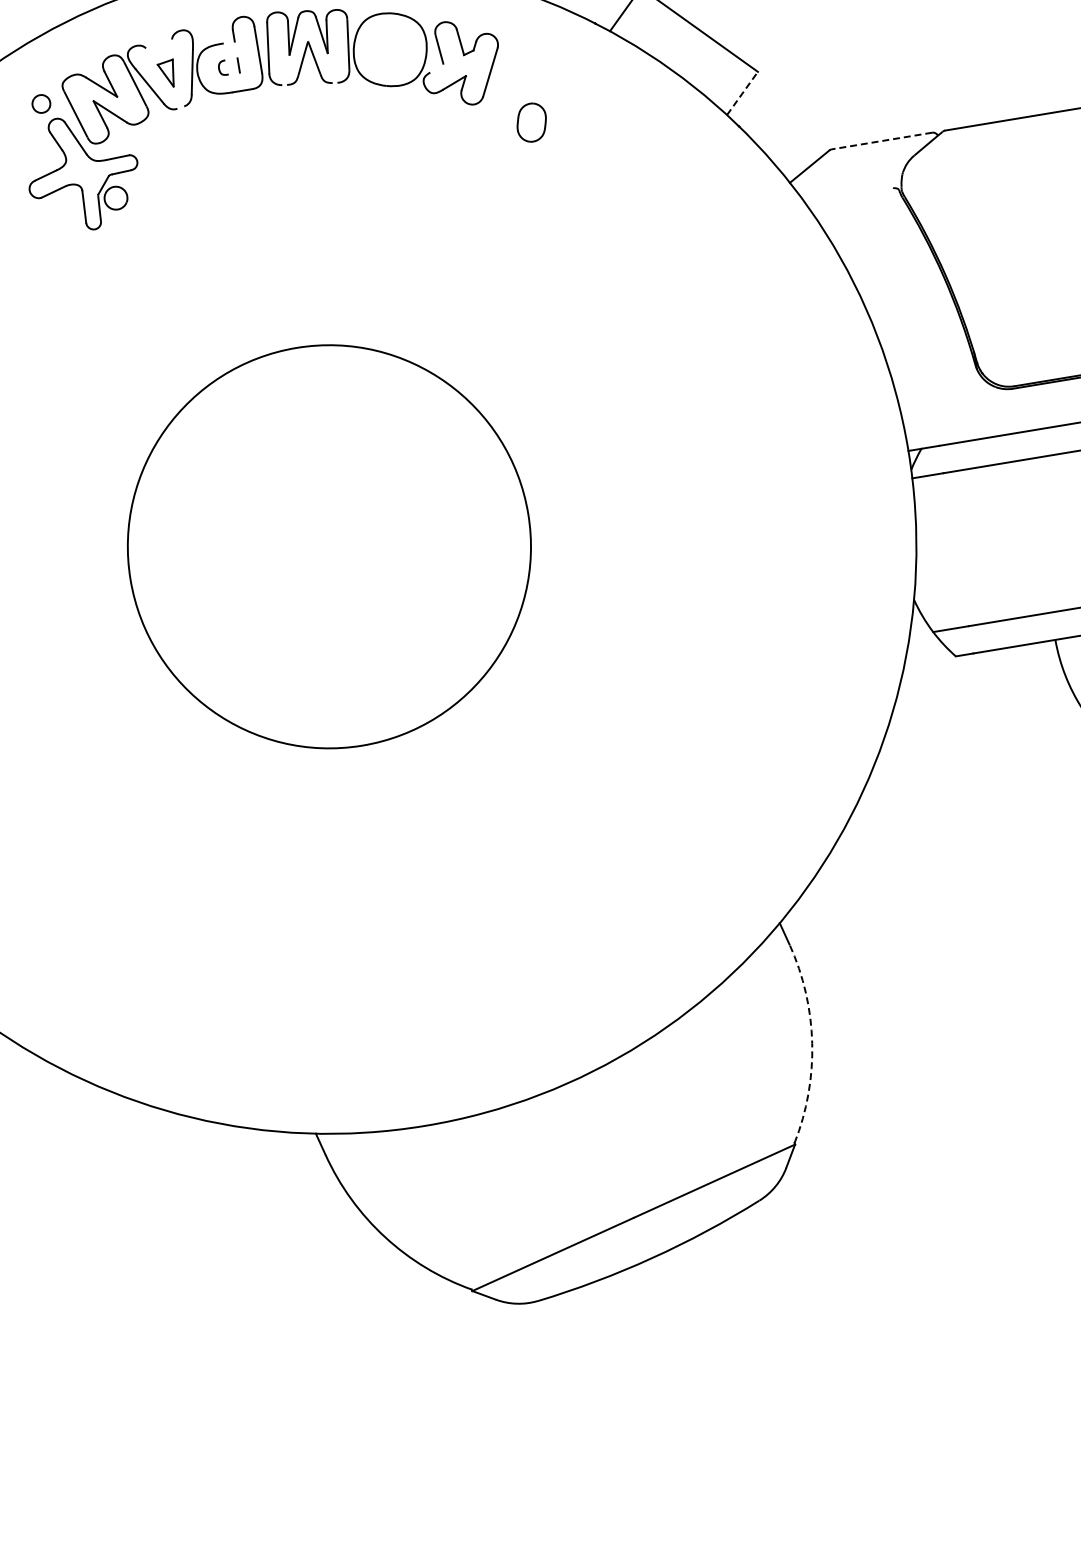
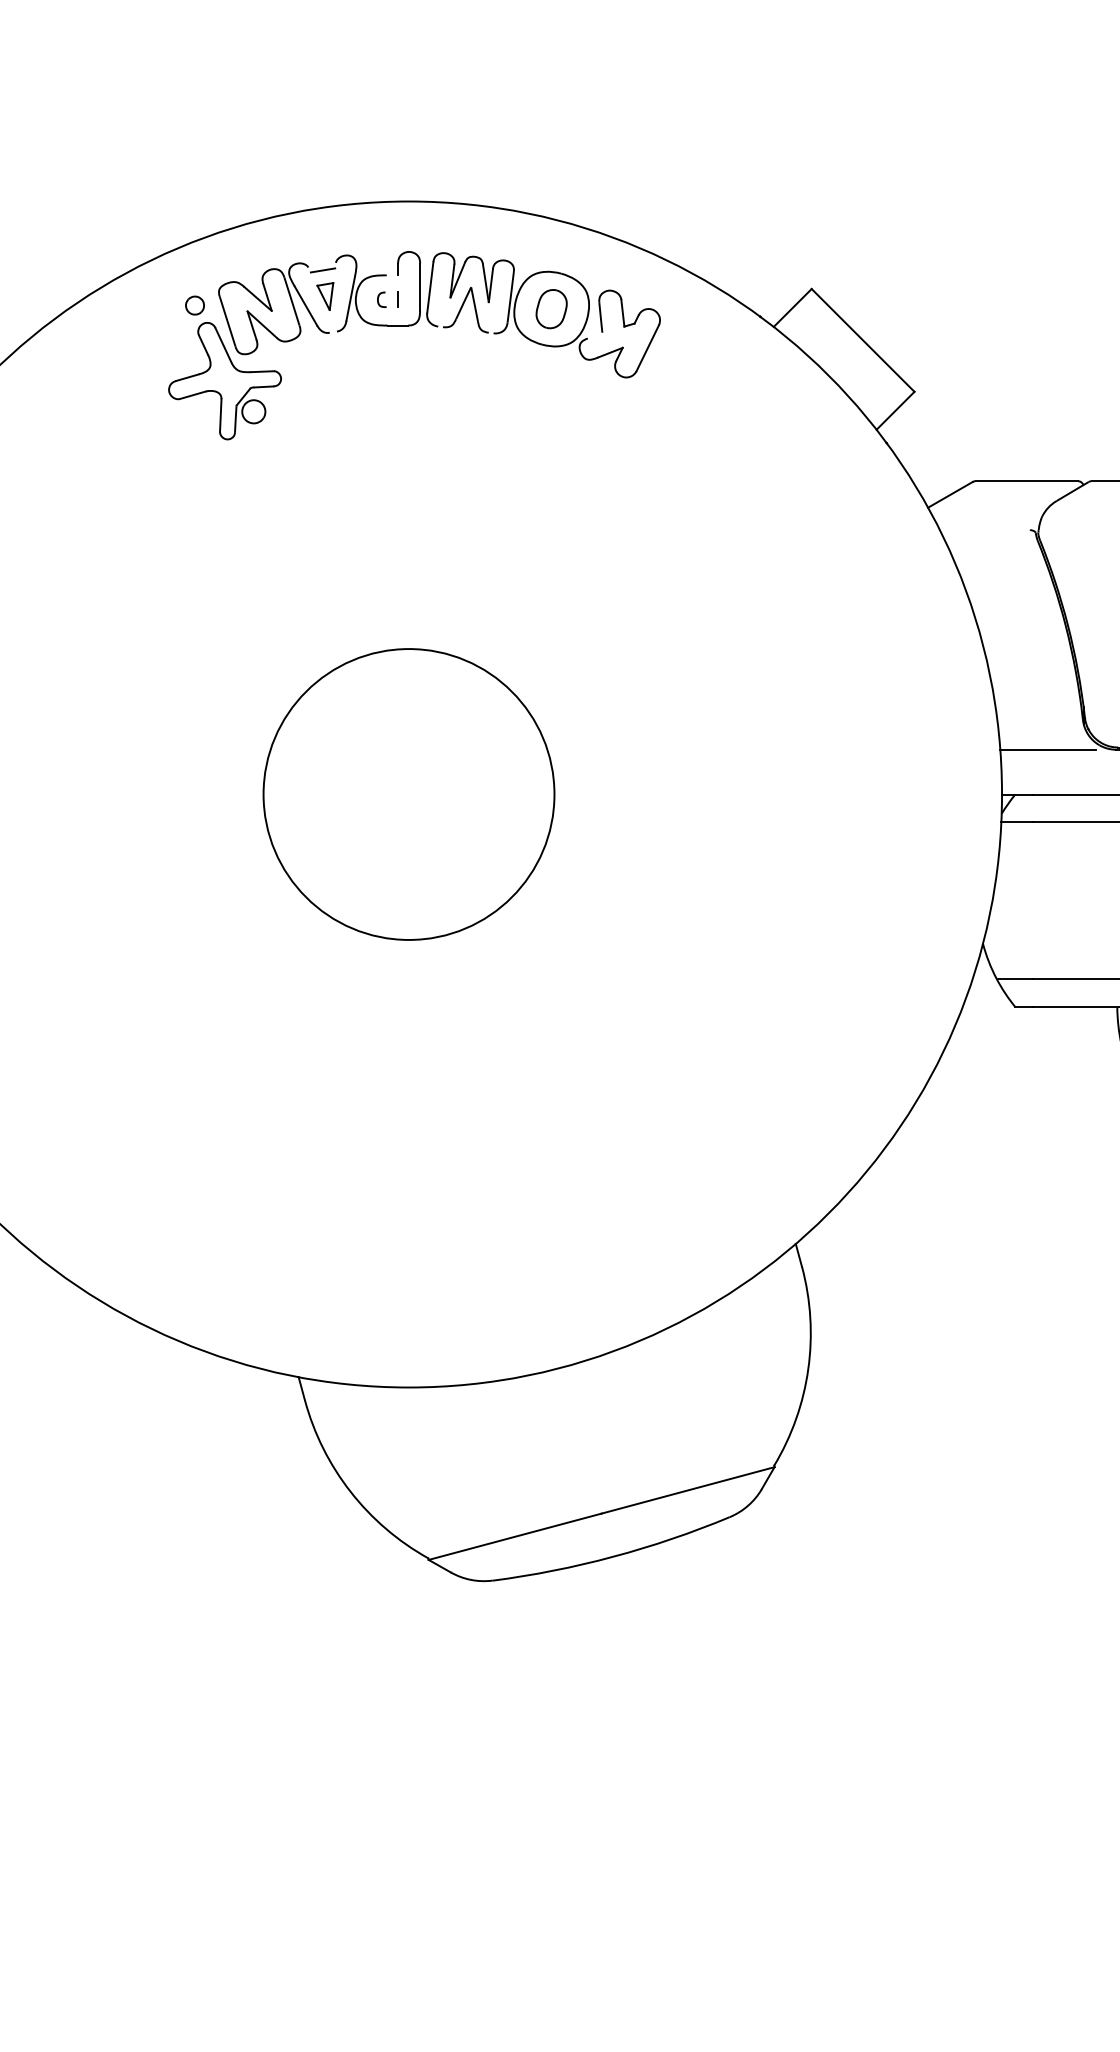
line: (160, 49) -> (322, 270), added
line: (742, 93) -> (895, 410), dashed -> solid
part: (531, 123) -> (551, 309), moved
line: (881, 141) -> (1026, 481), dashed -> solid
line: (946, 399) -> (1048, 749), added
circle: (328, 546) -> (408, 794), size x0.71
arc: (812, 1043) -> (808, 1369), dashed -> solid

